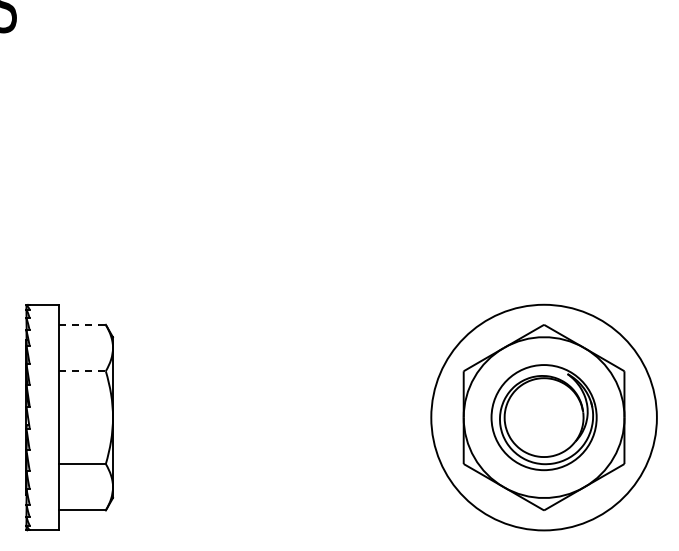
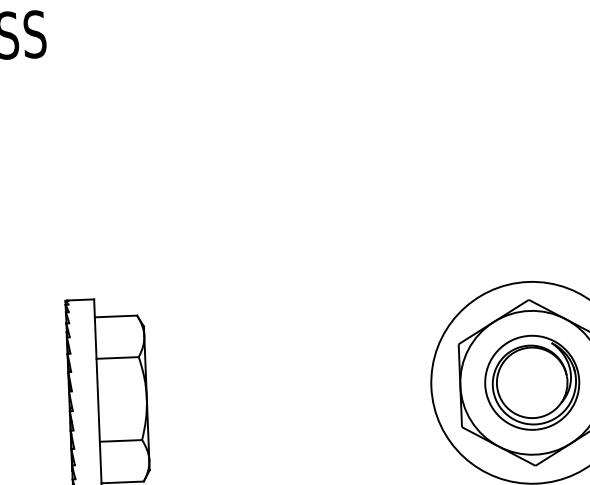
line: (82, 324) -> (116, 316), dashed -> solid
line: (82, 371) -> (117, 358), dashed -> solid

